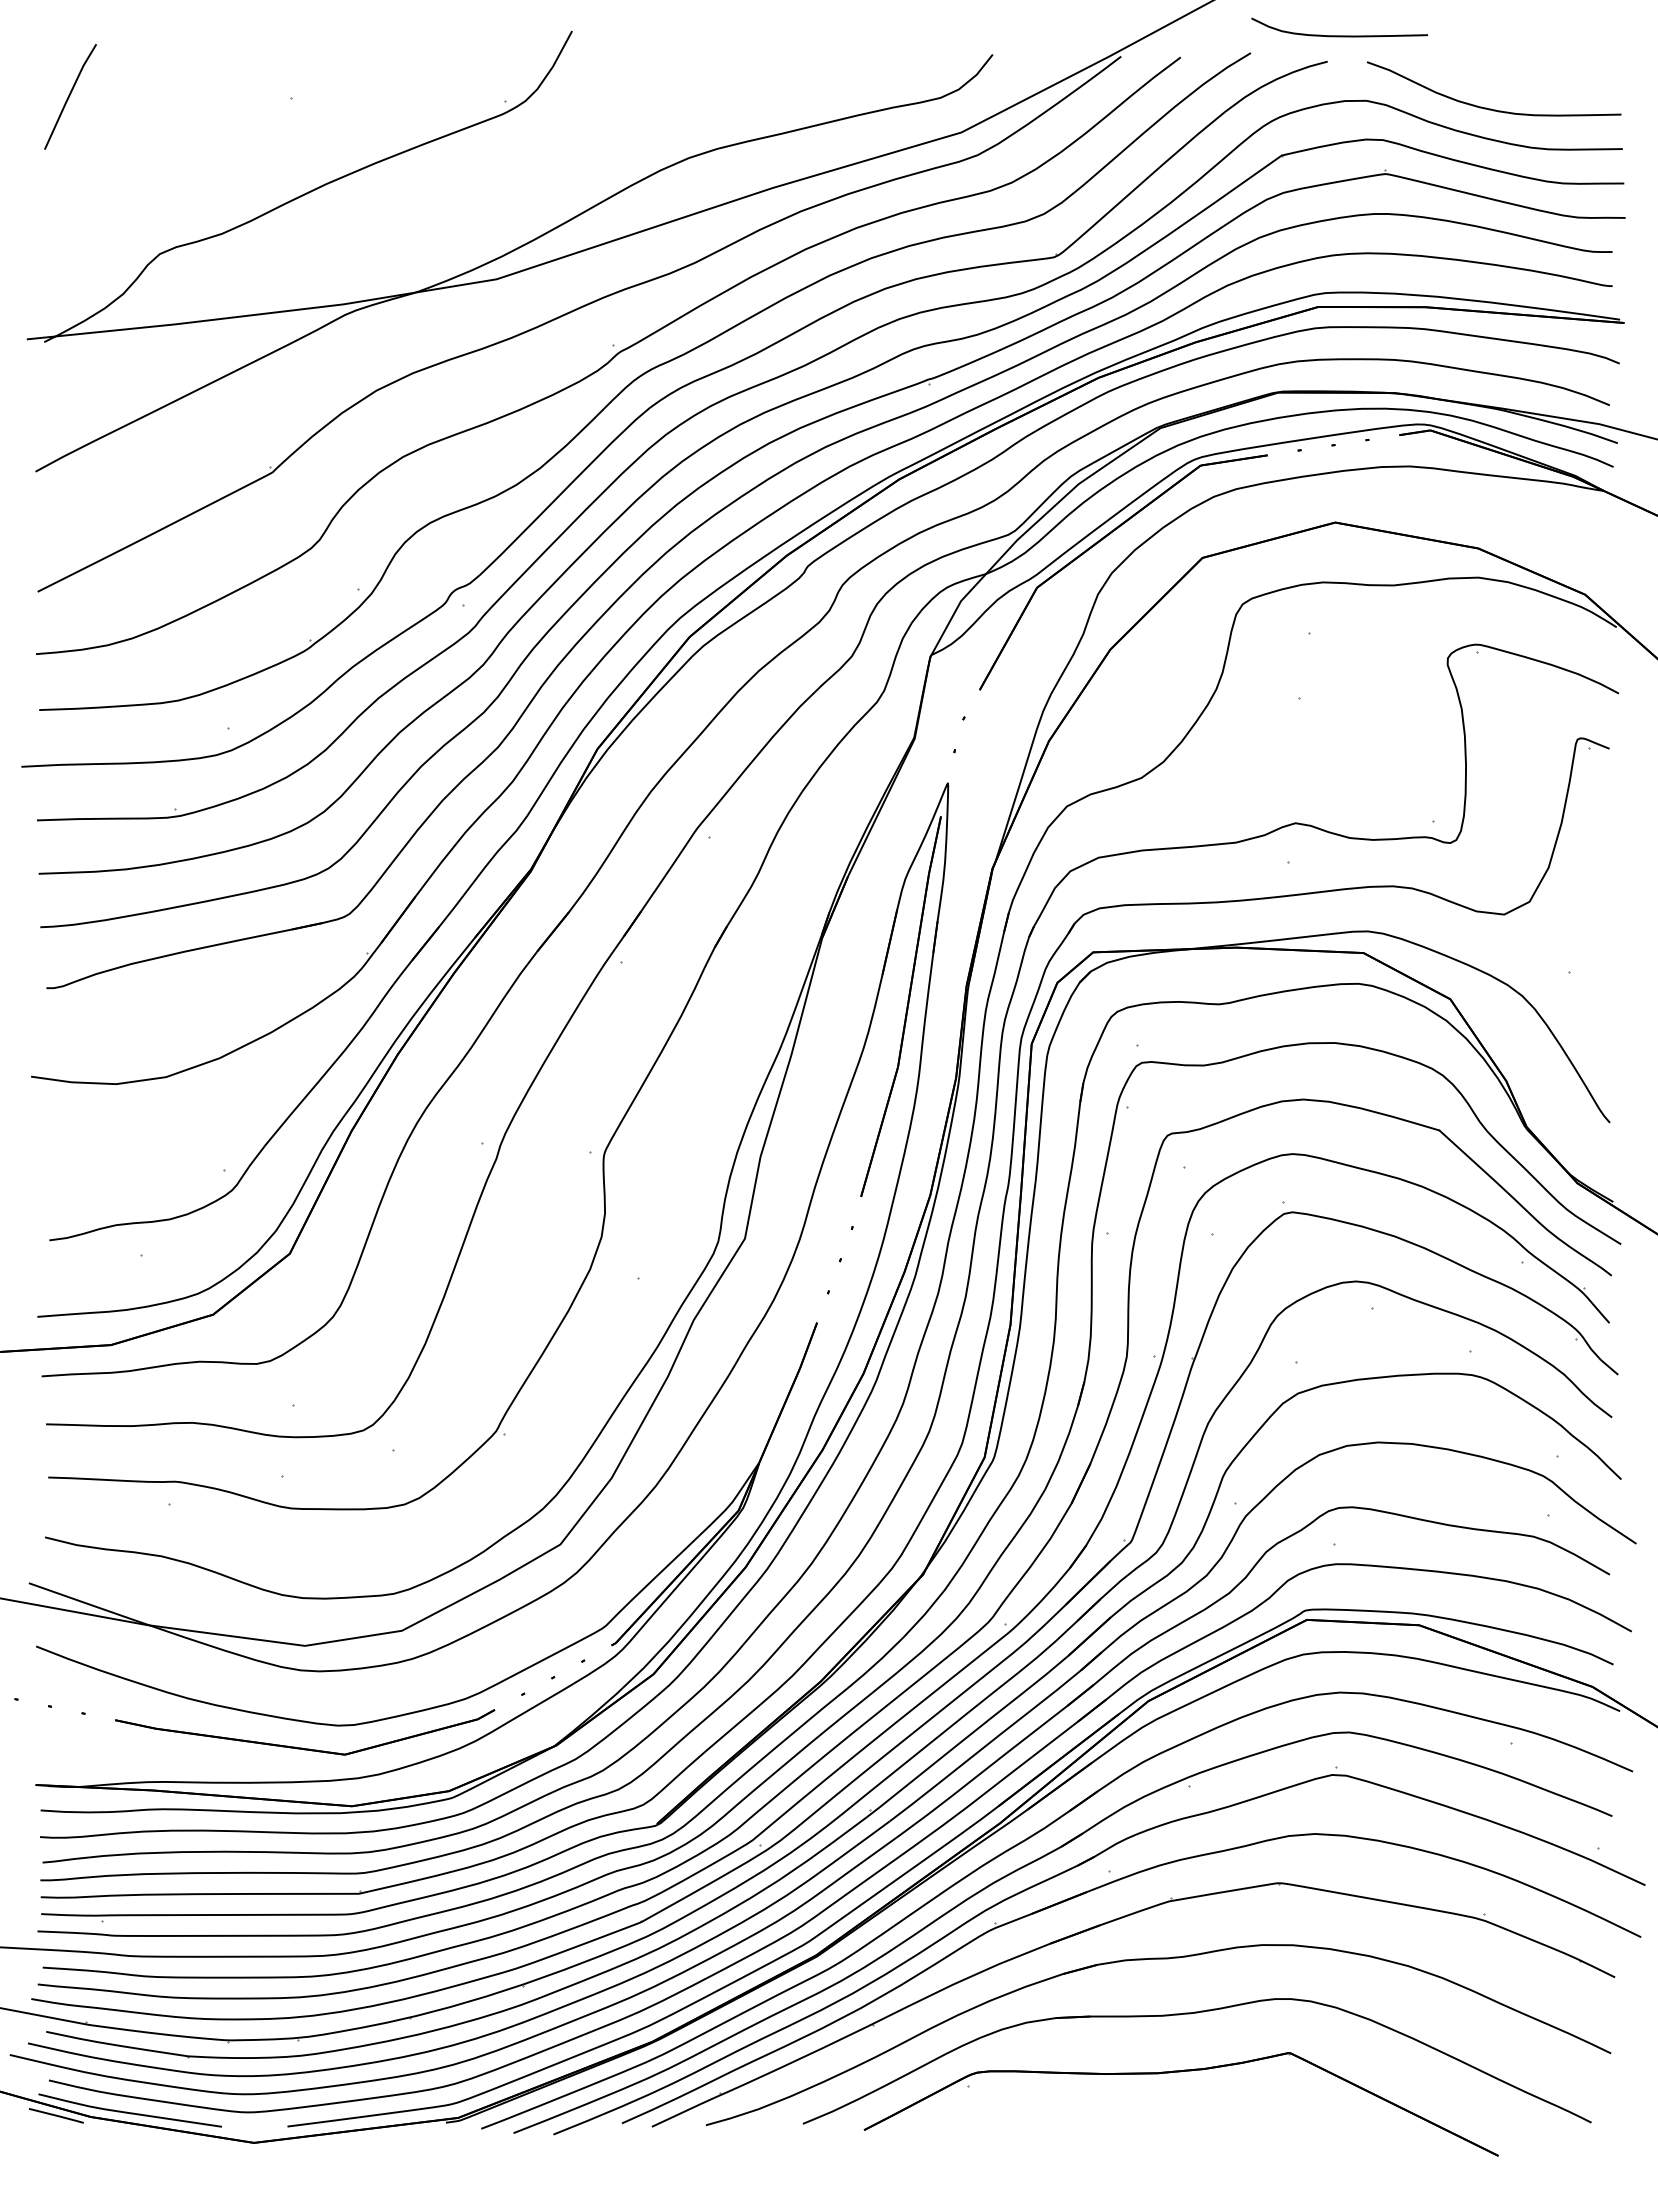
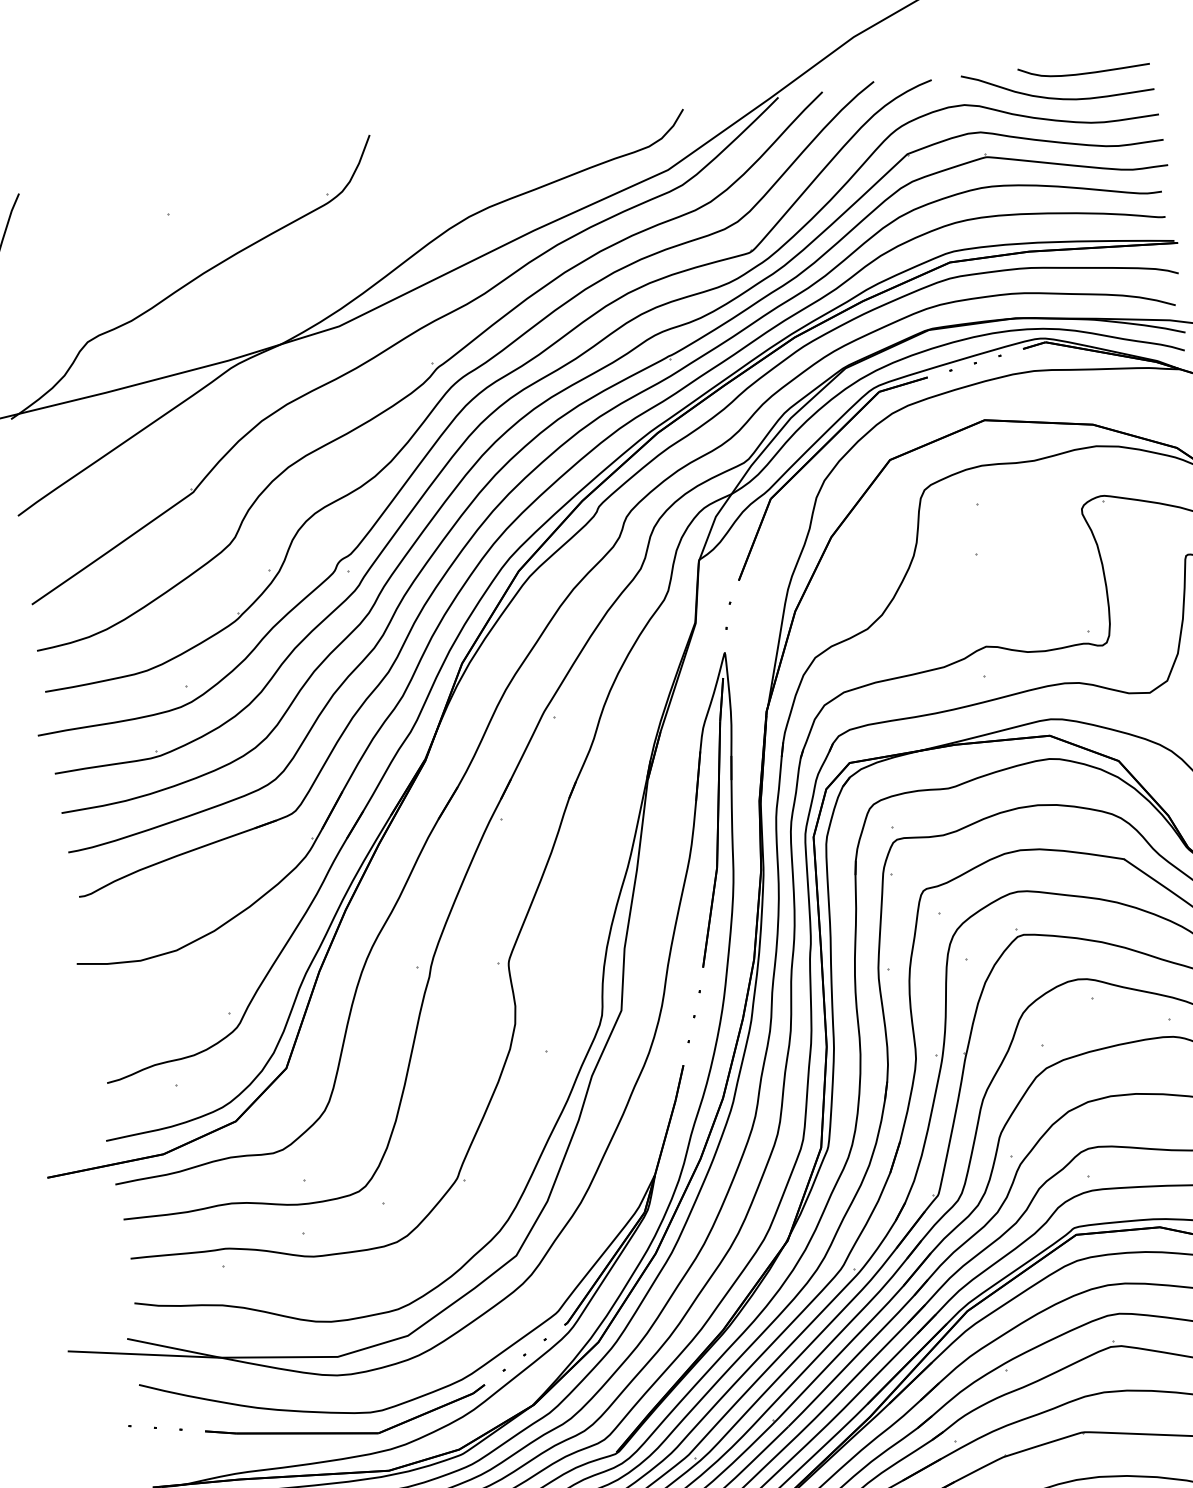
curve: (1339, 35) -> (1084, 73), moved

